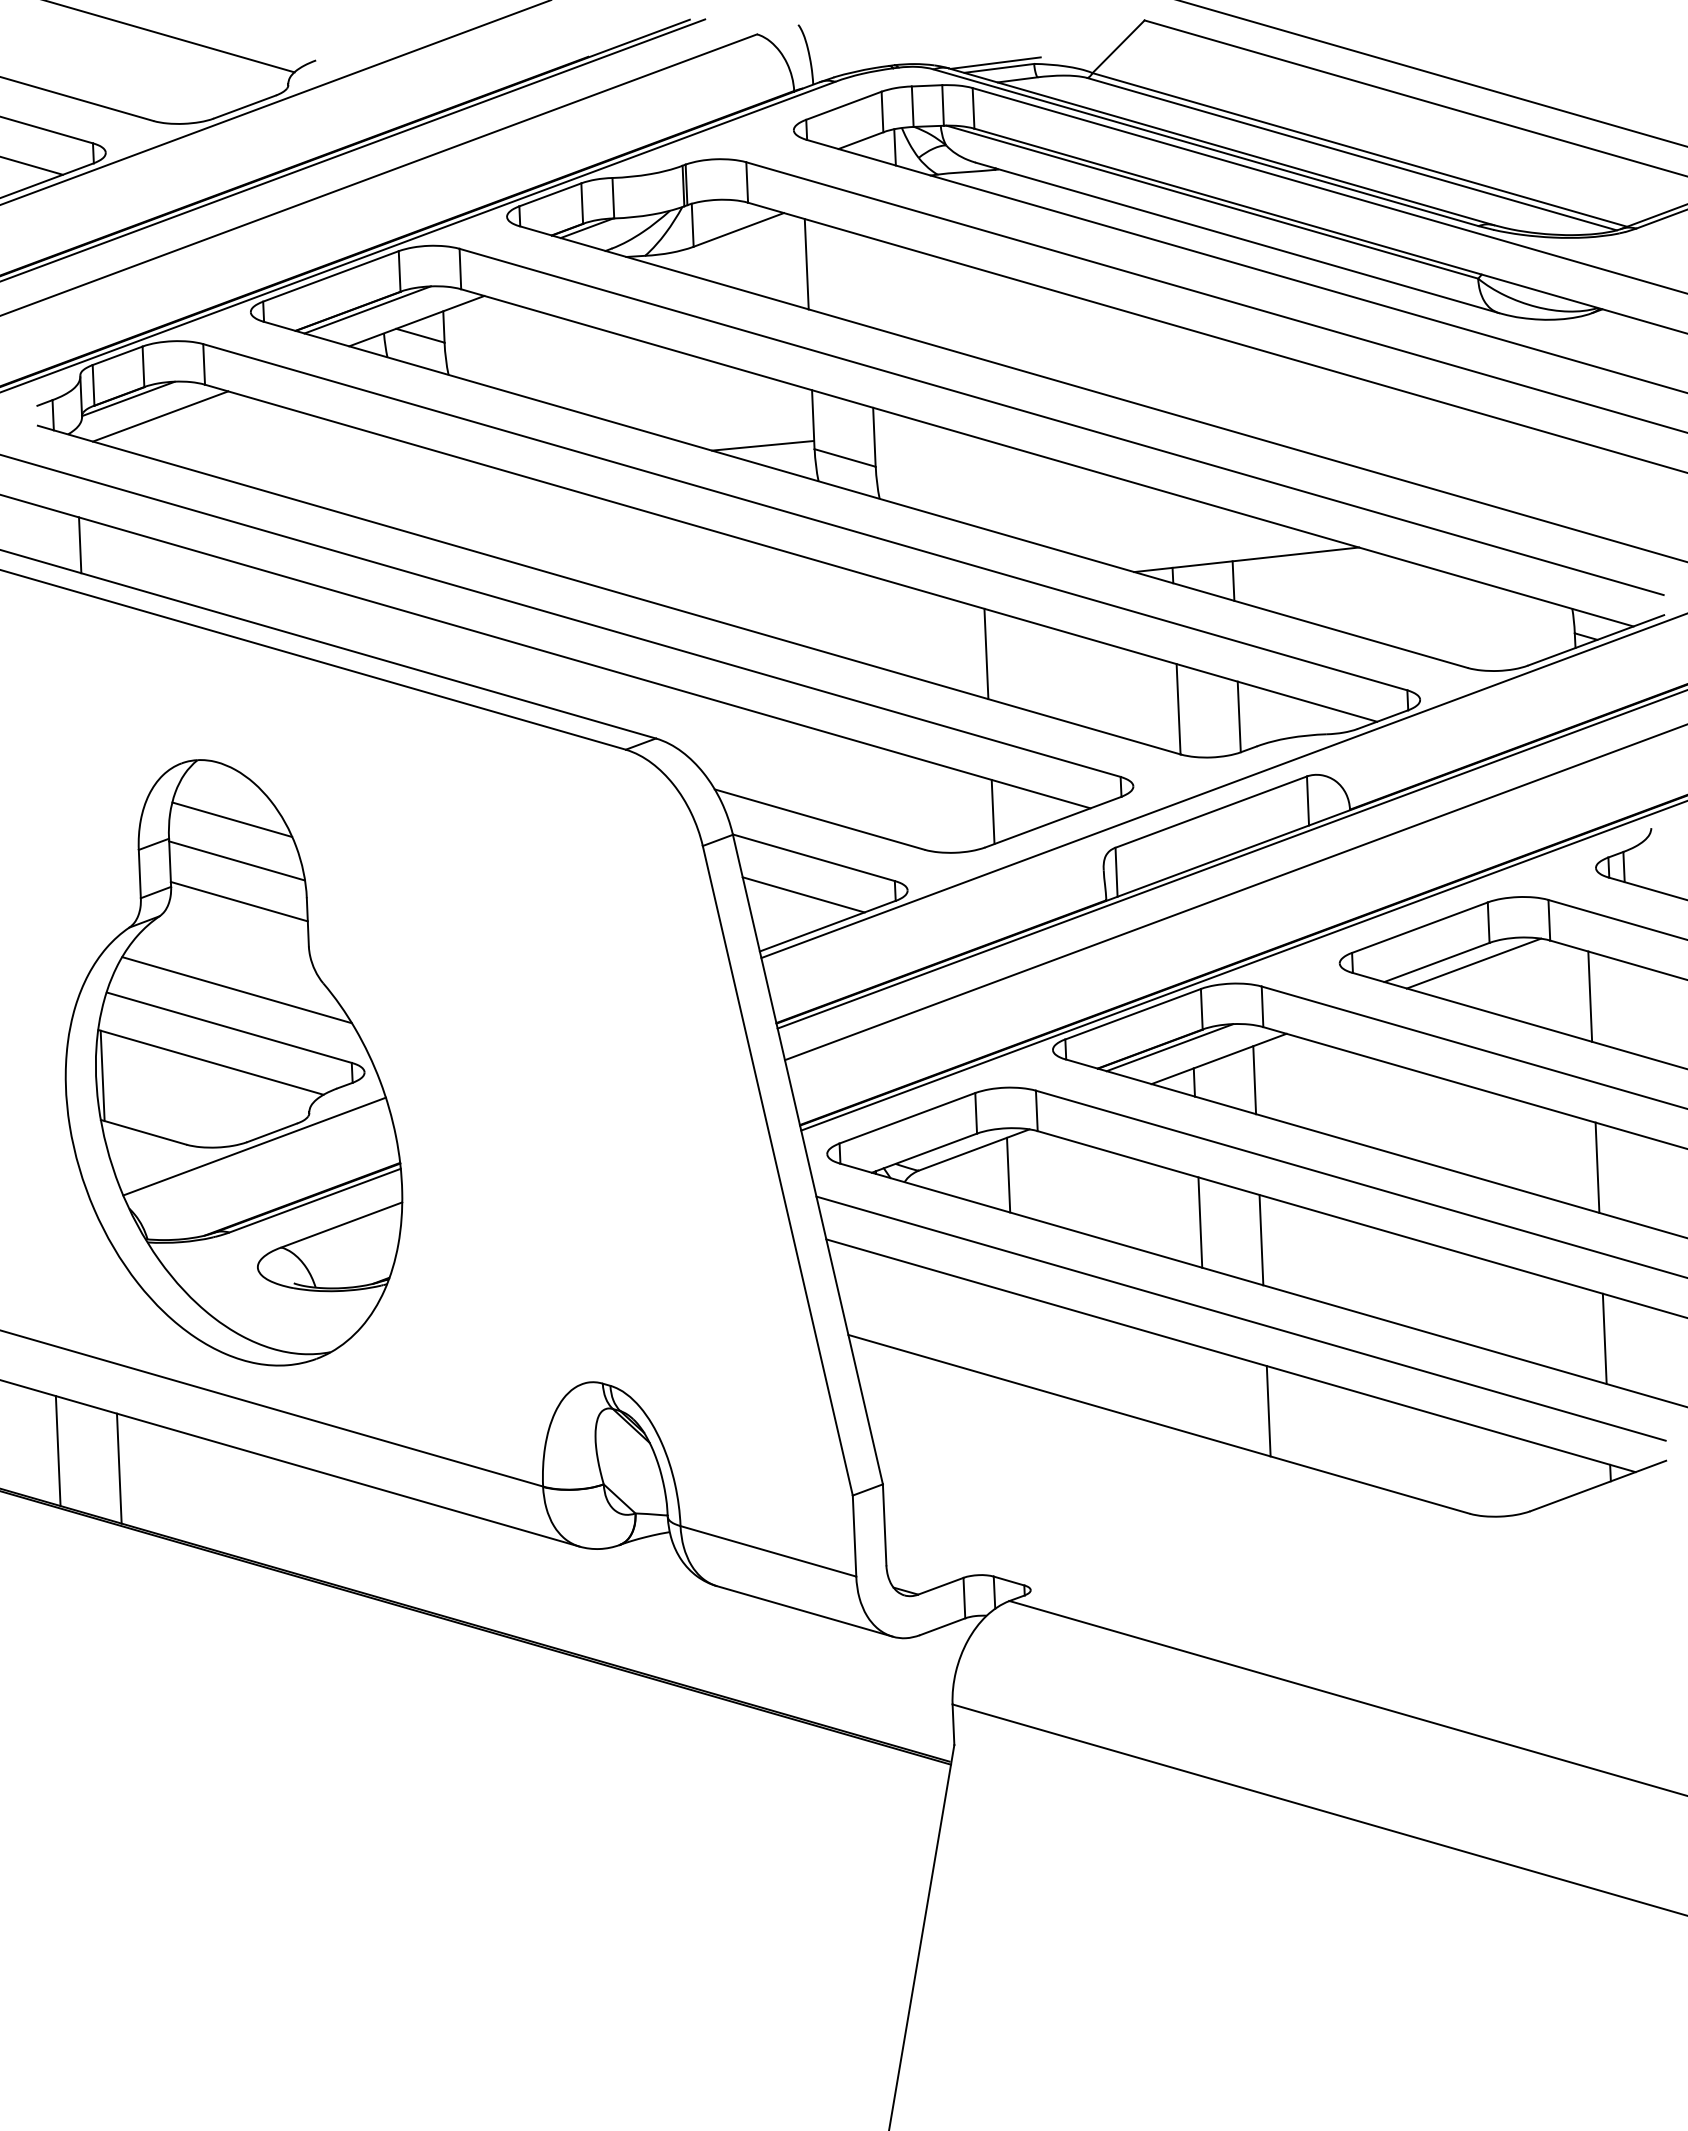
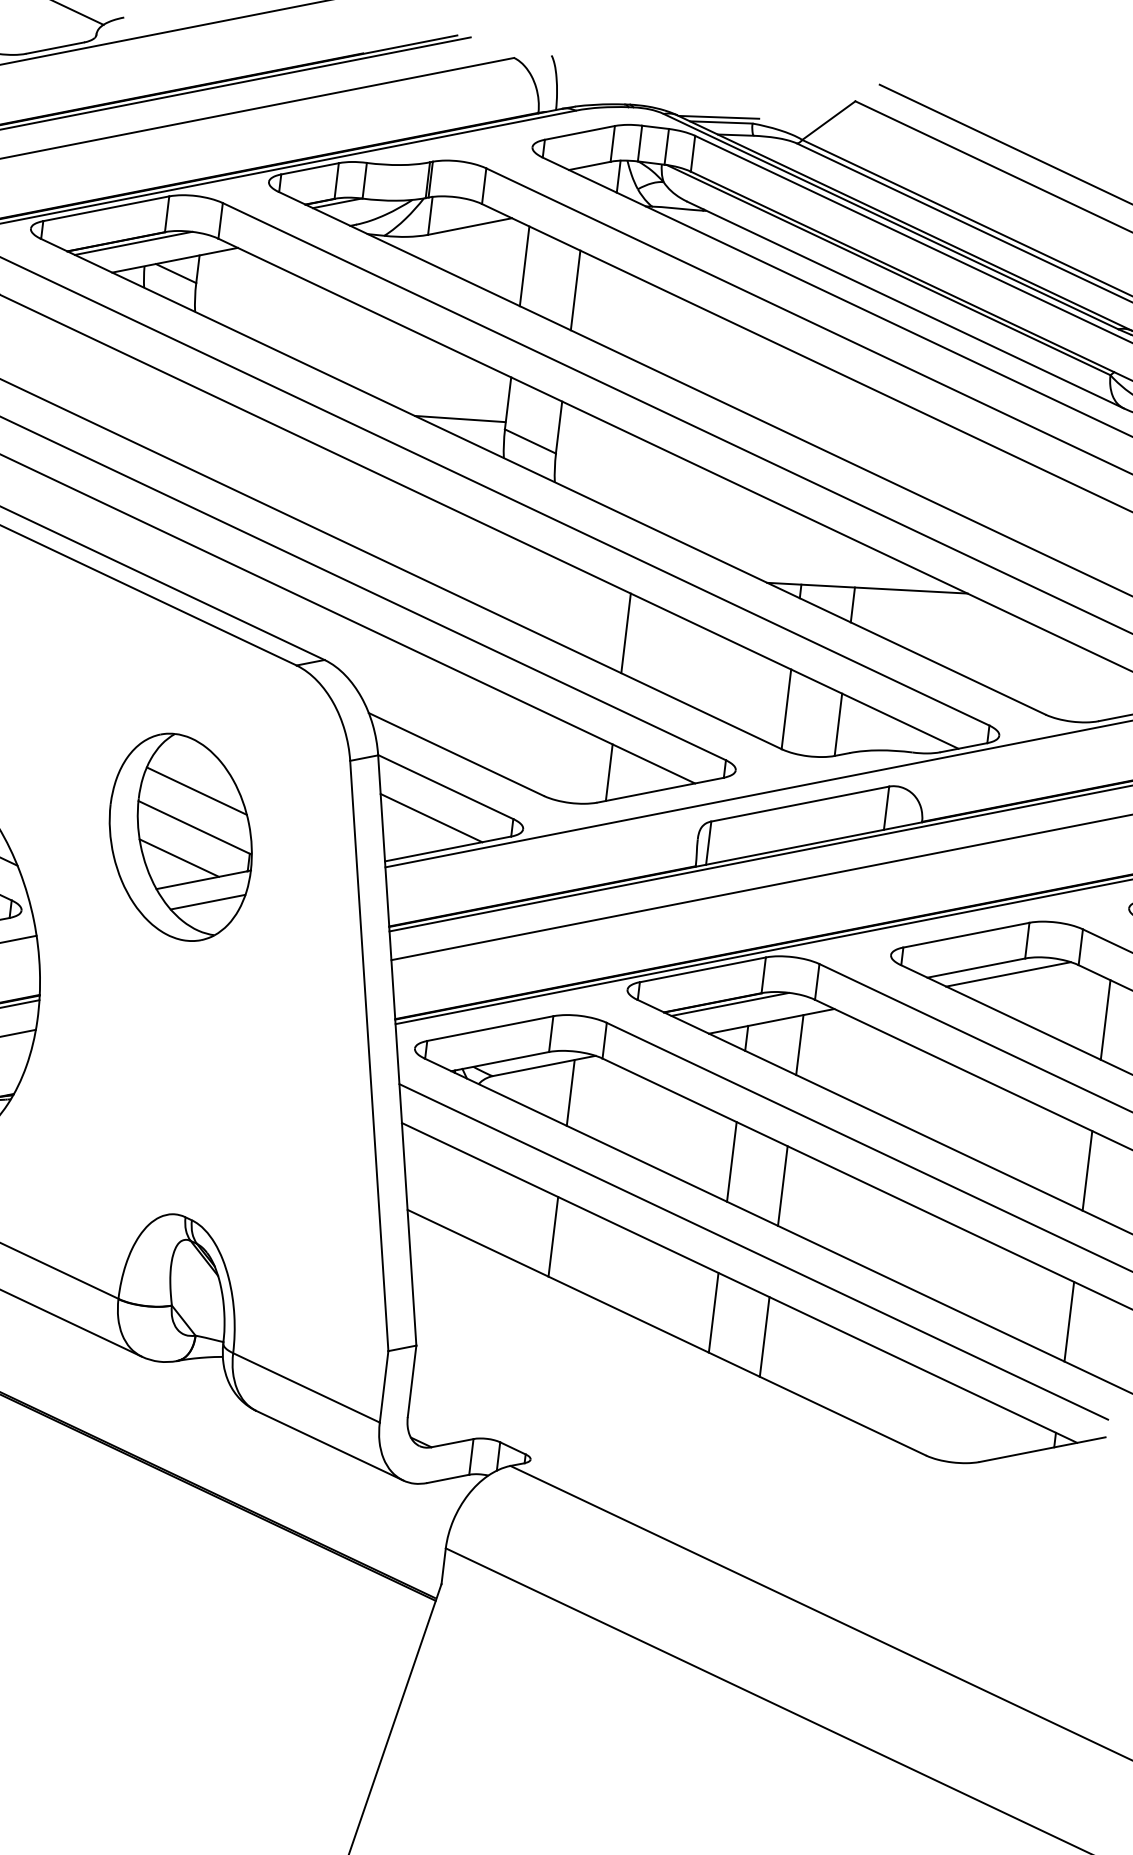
line: (867, 281) -> (575, 290), added
part: (528, 961) -> (180, 836), added
line: (1015, 1338) -> (553, 1236), added
line: (1207, 1393) -> (713, 1312), added

